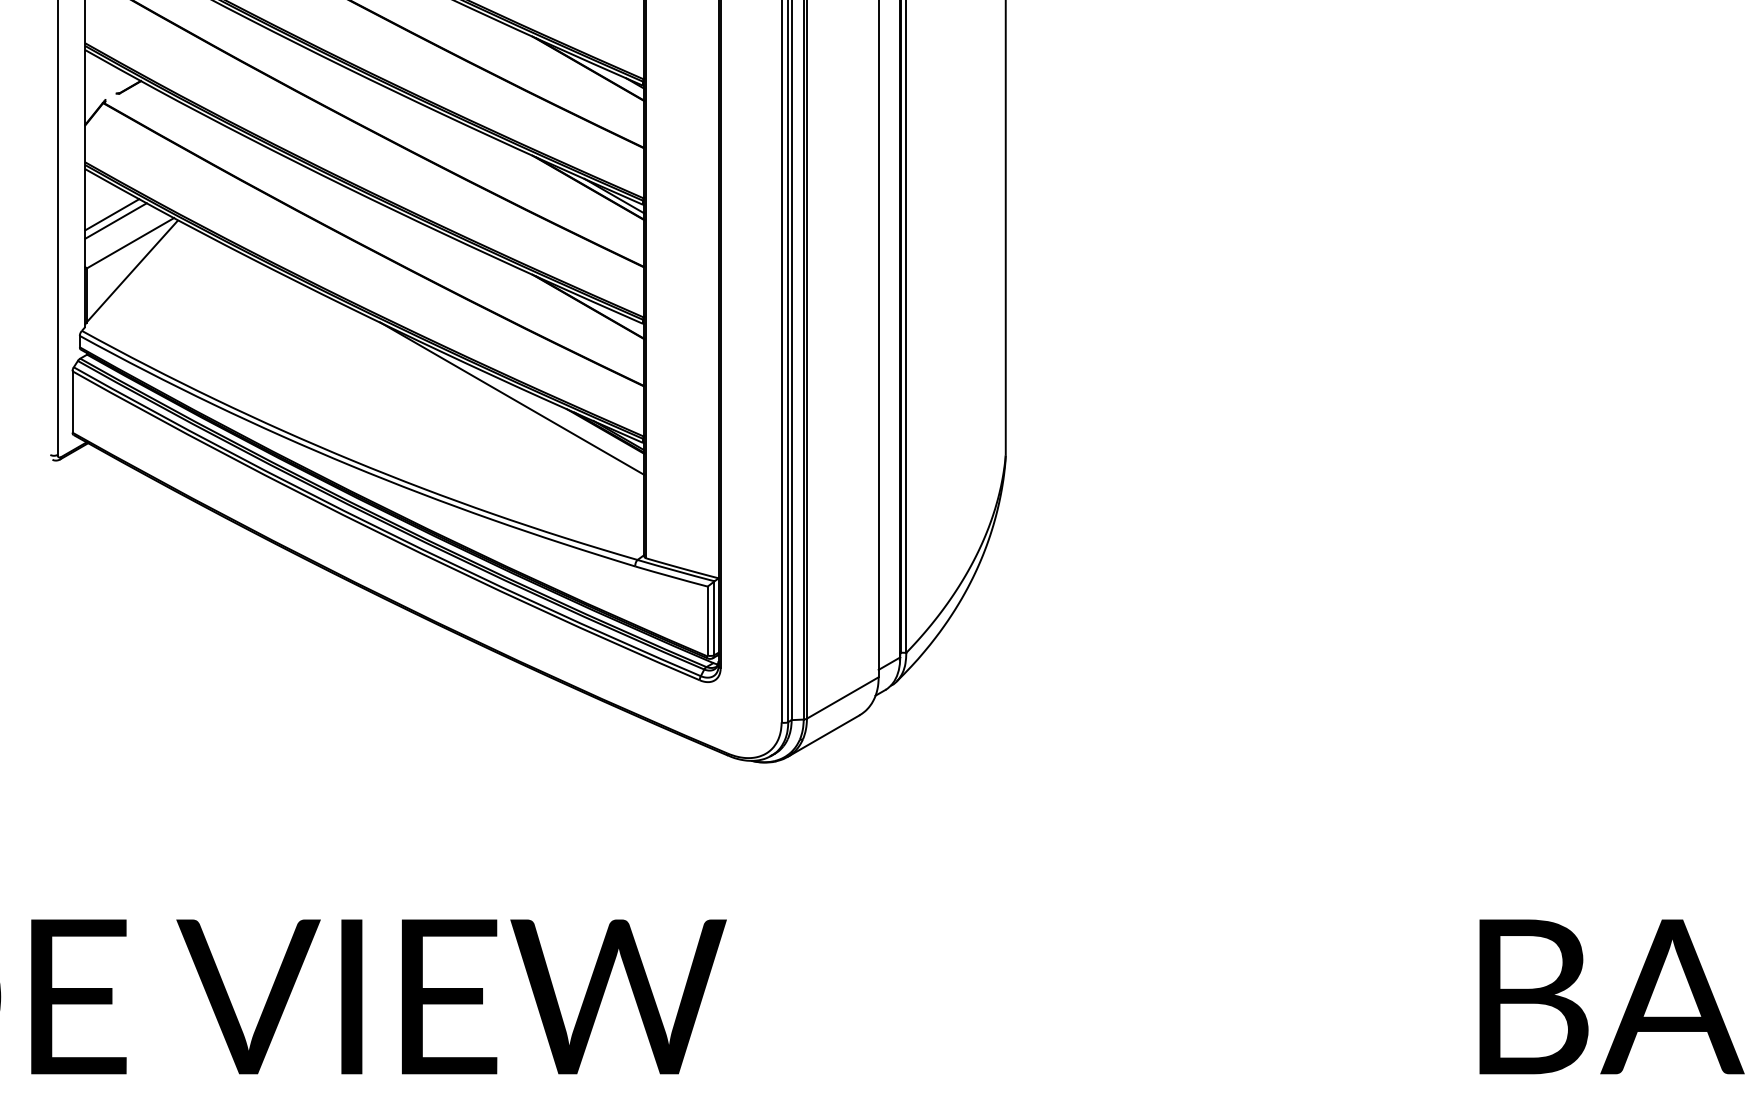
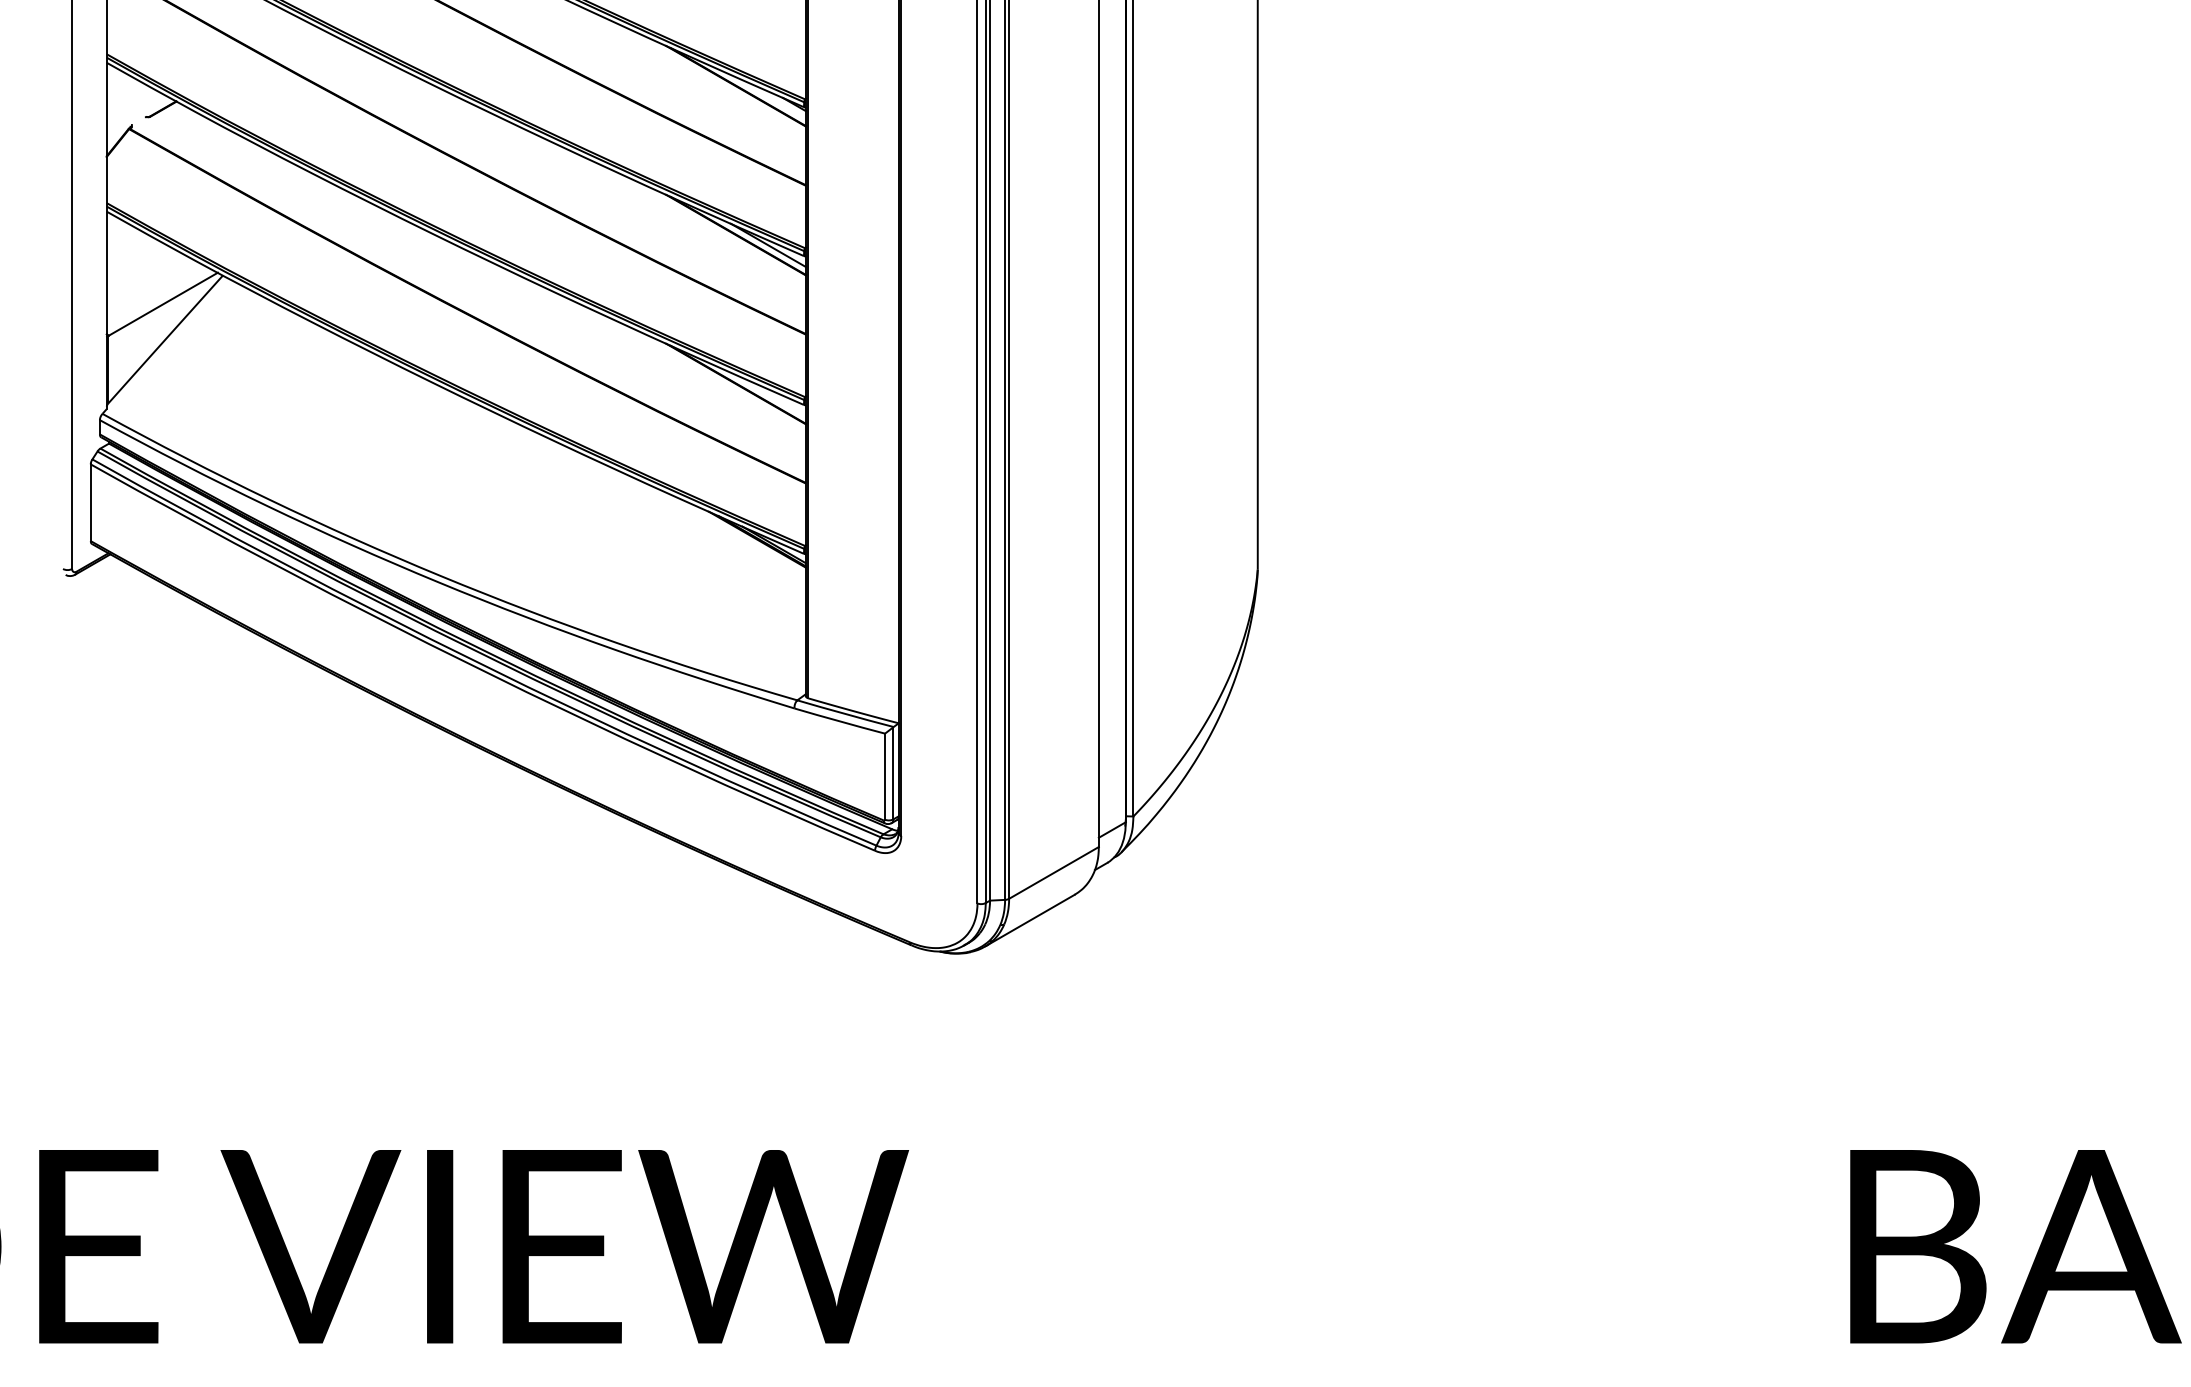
line: (112, 214) -> (140, 268), removed
line: (115, 221) -> (144, 276), removed
line: (512, 398) -> (640, 498), removed

